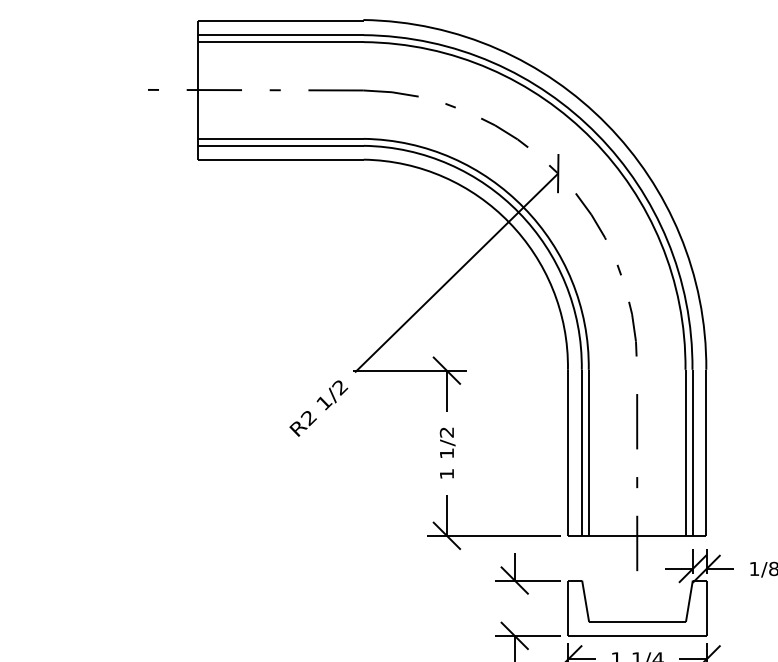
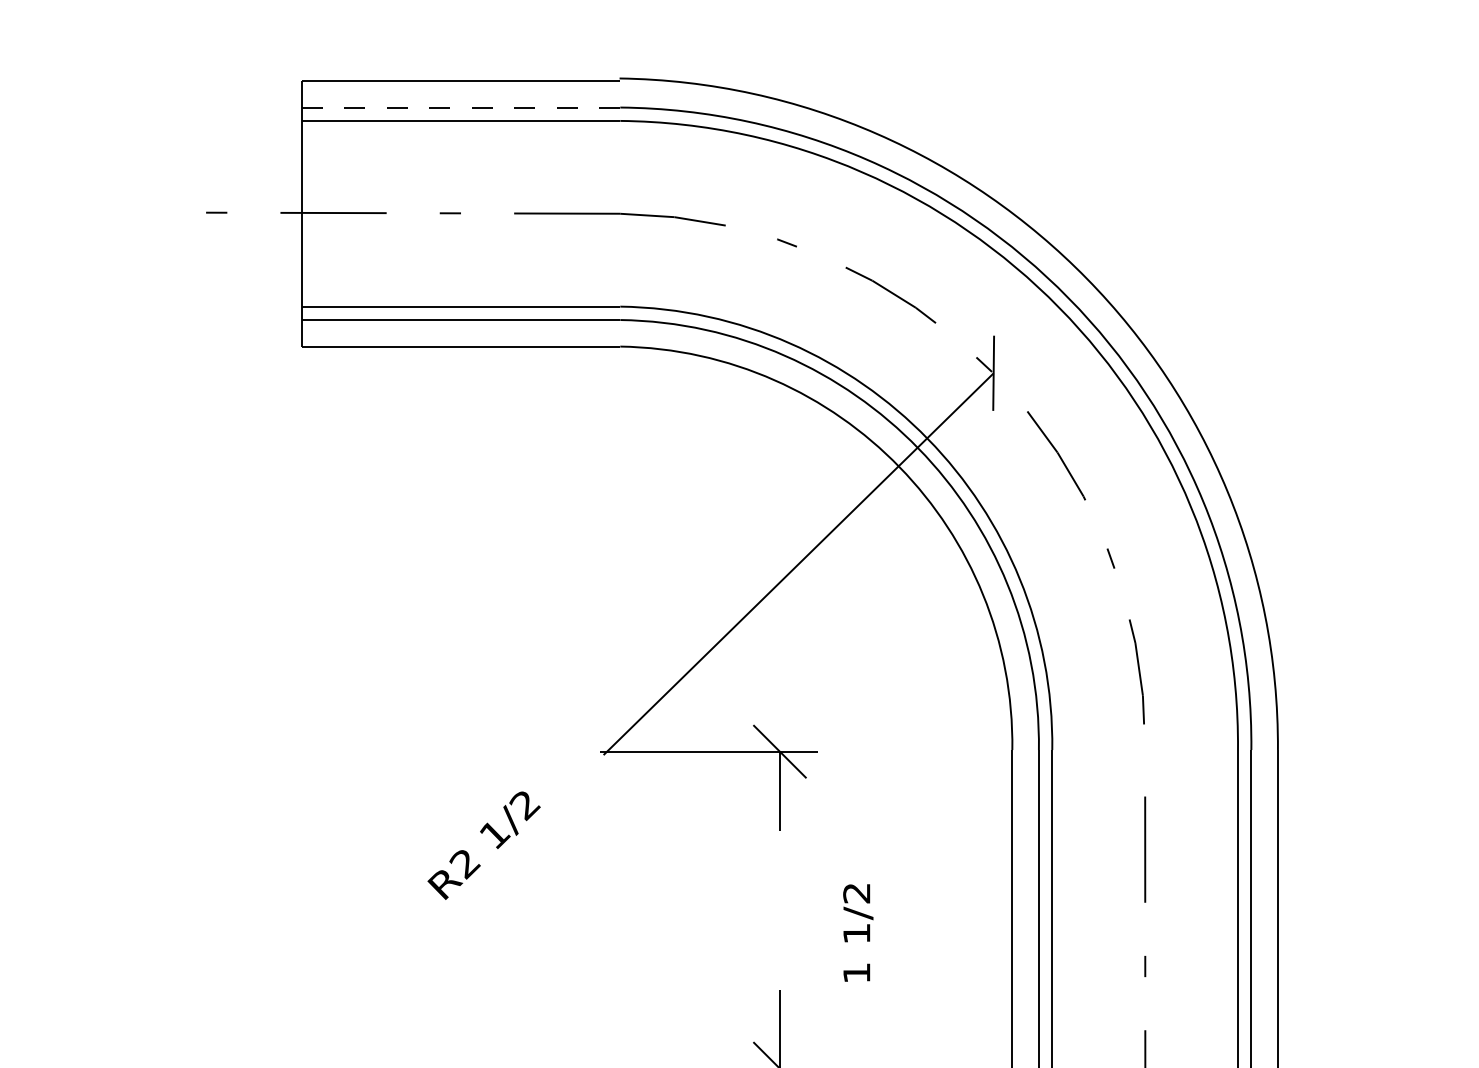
line: (280, 35) -> (460, 108), solid -> dashed
text: (318, 408) -> (483, 845), moved
text: (447, 452) -> (857, 931), moved

